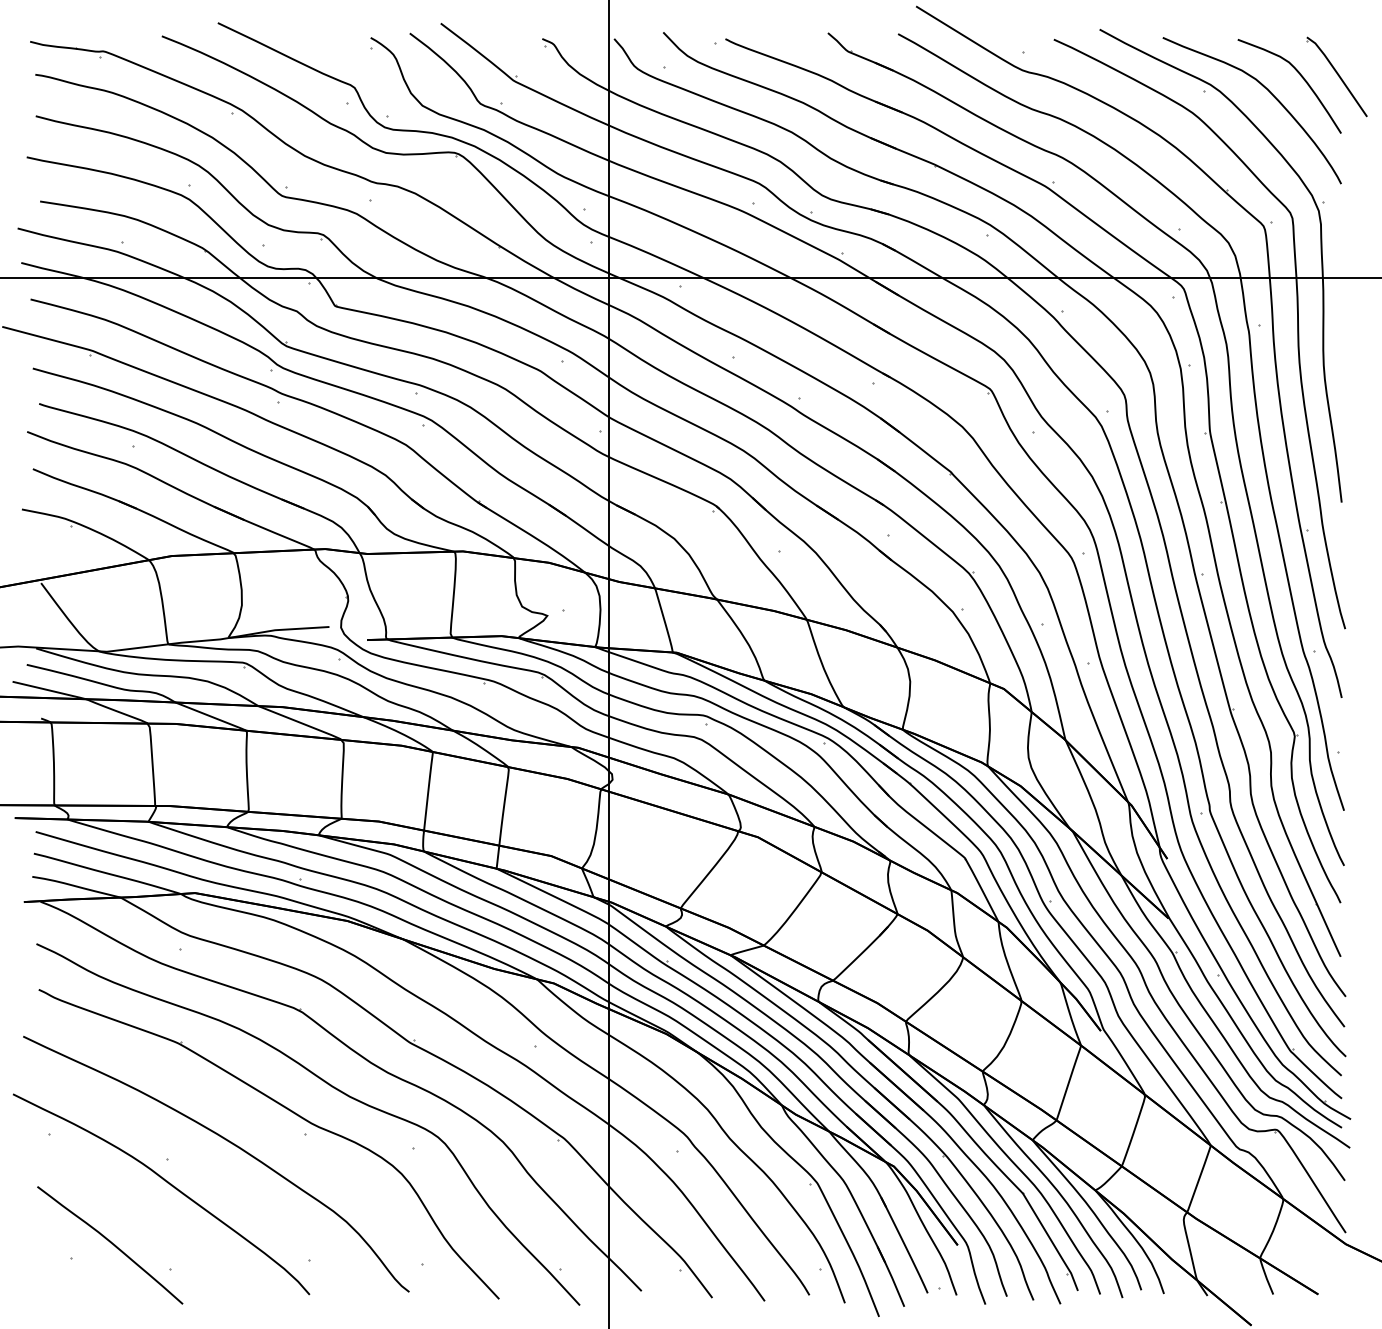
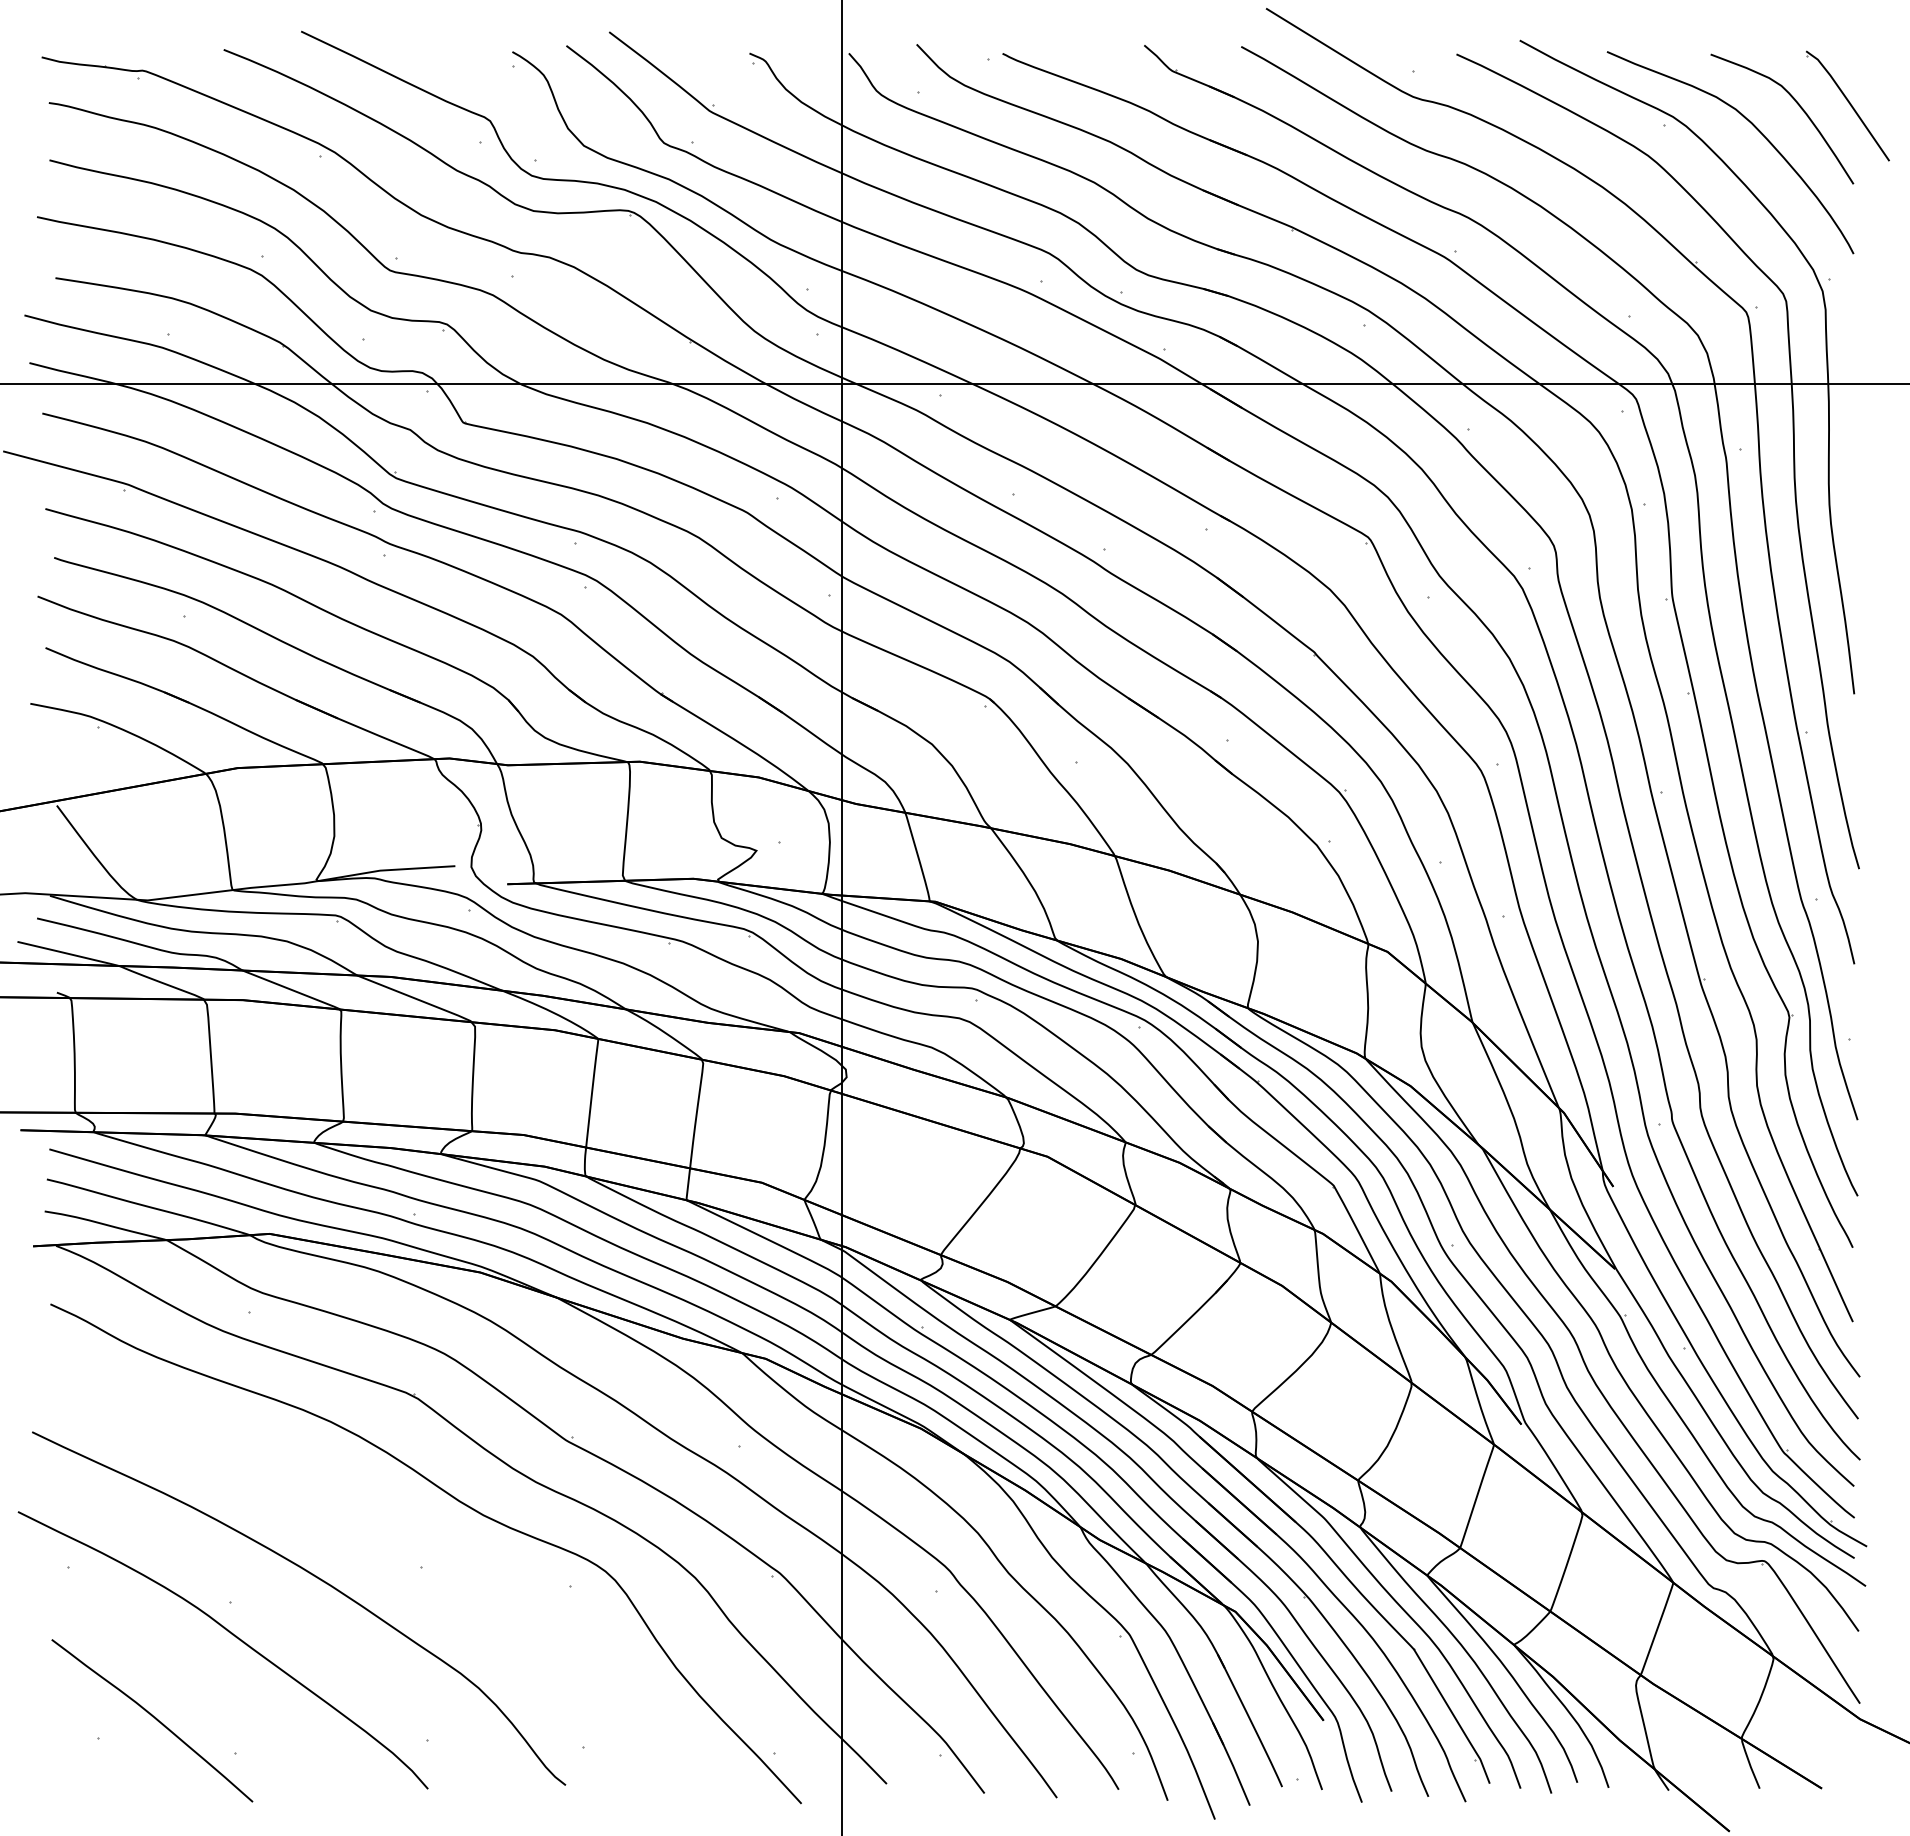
part: (291, 1112) -> (402, 1536), removed

